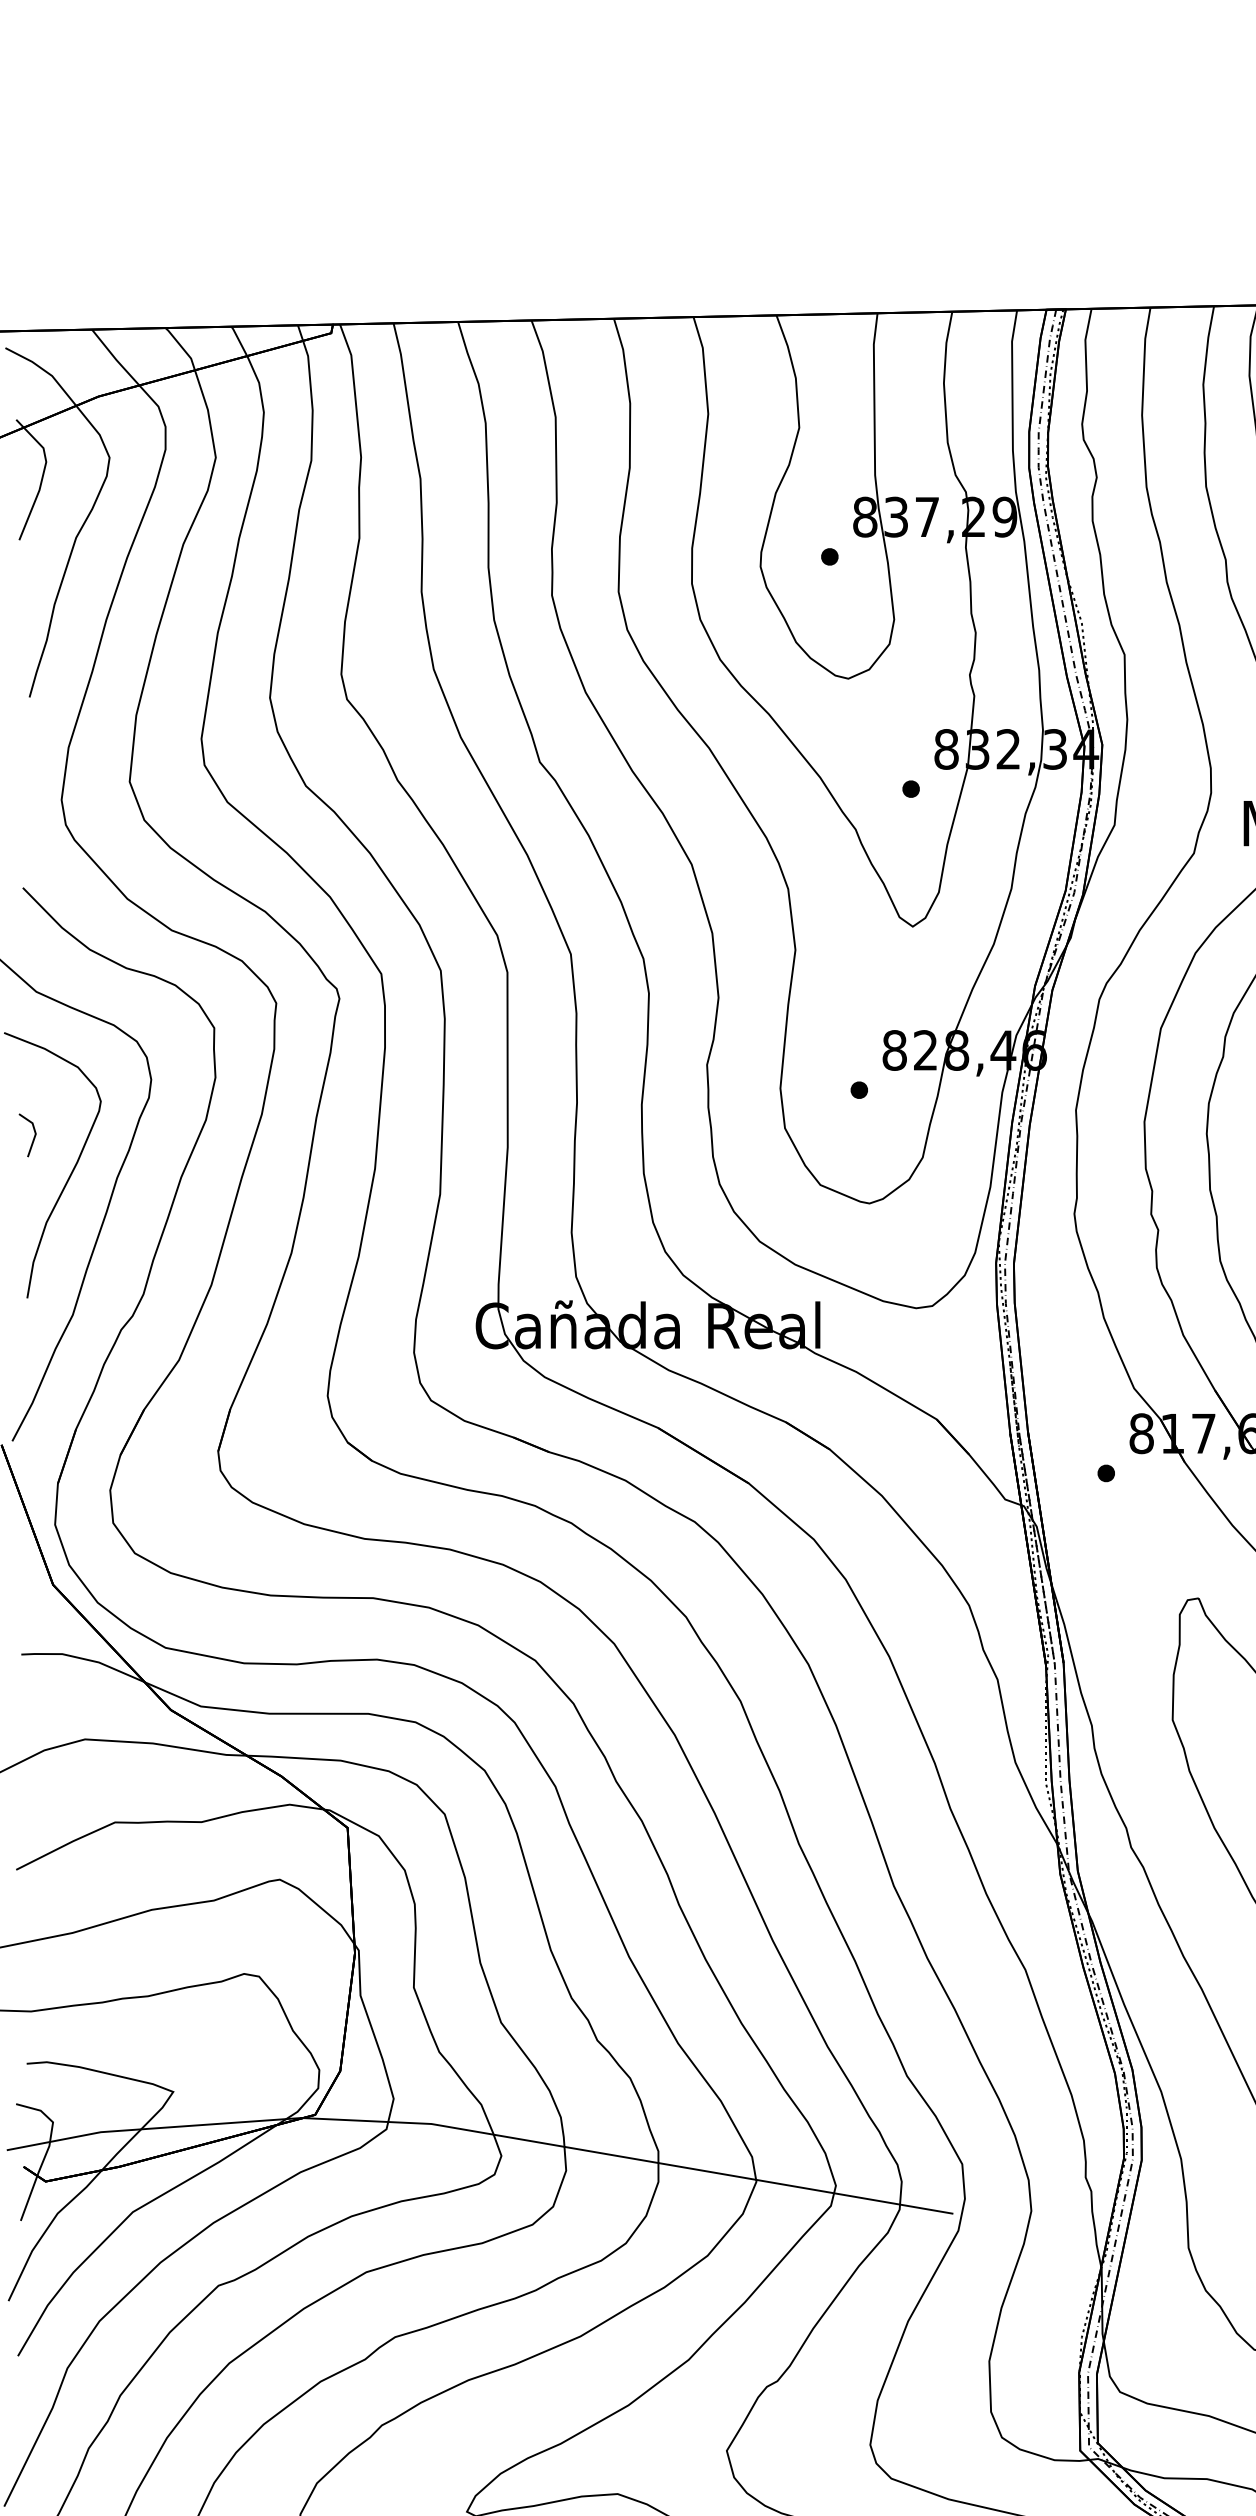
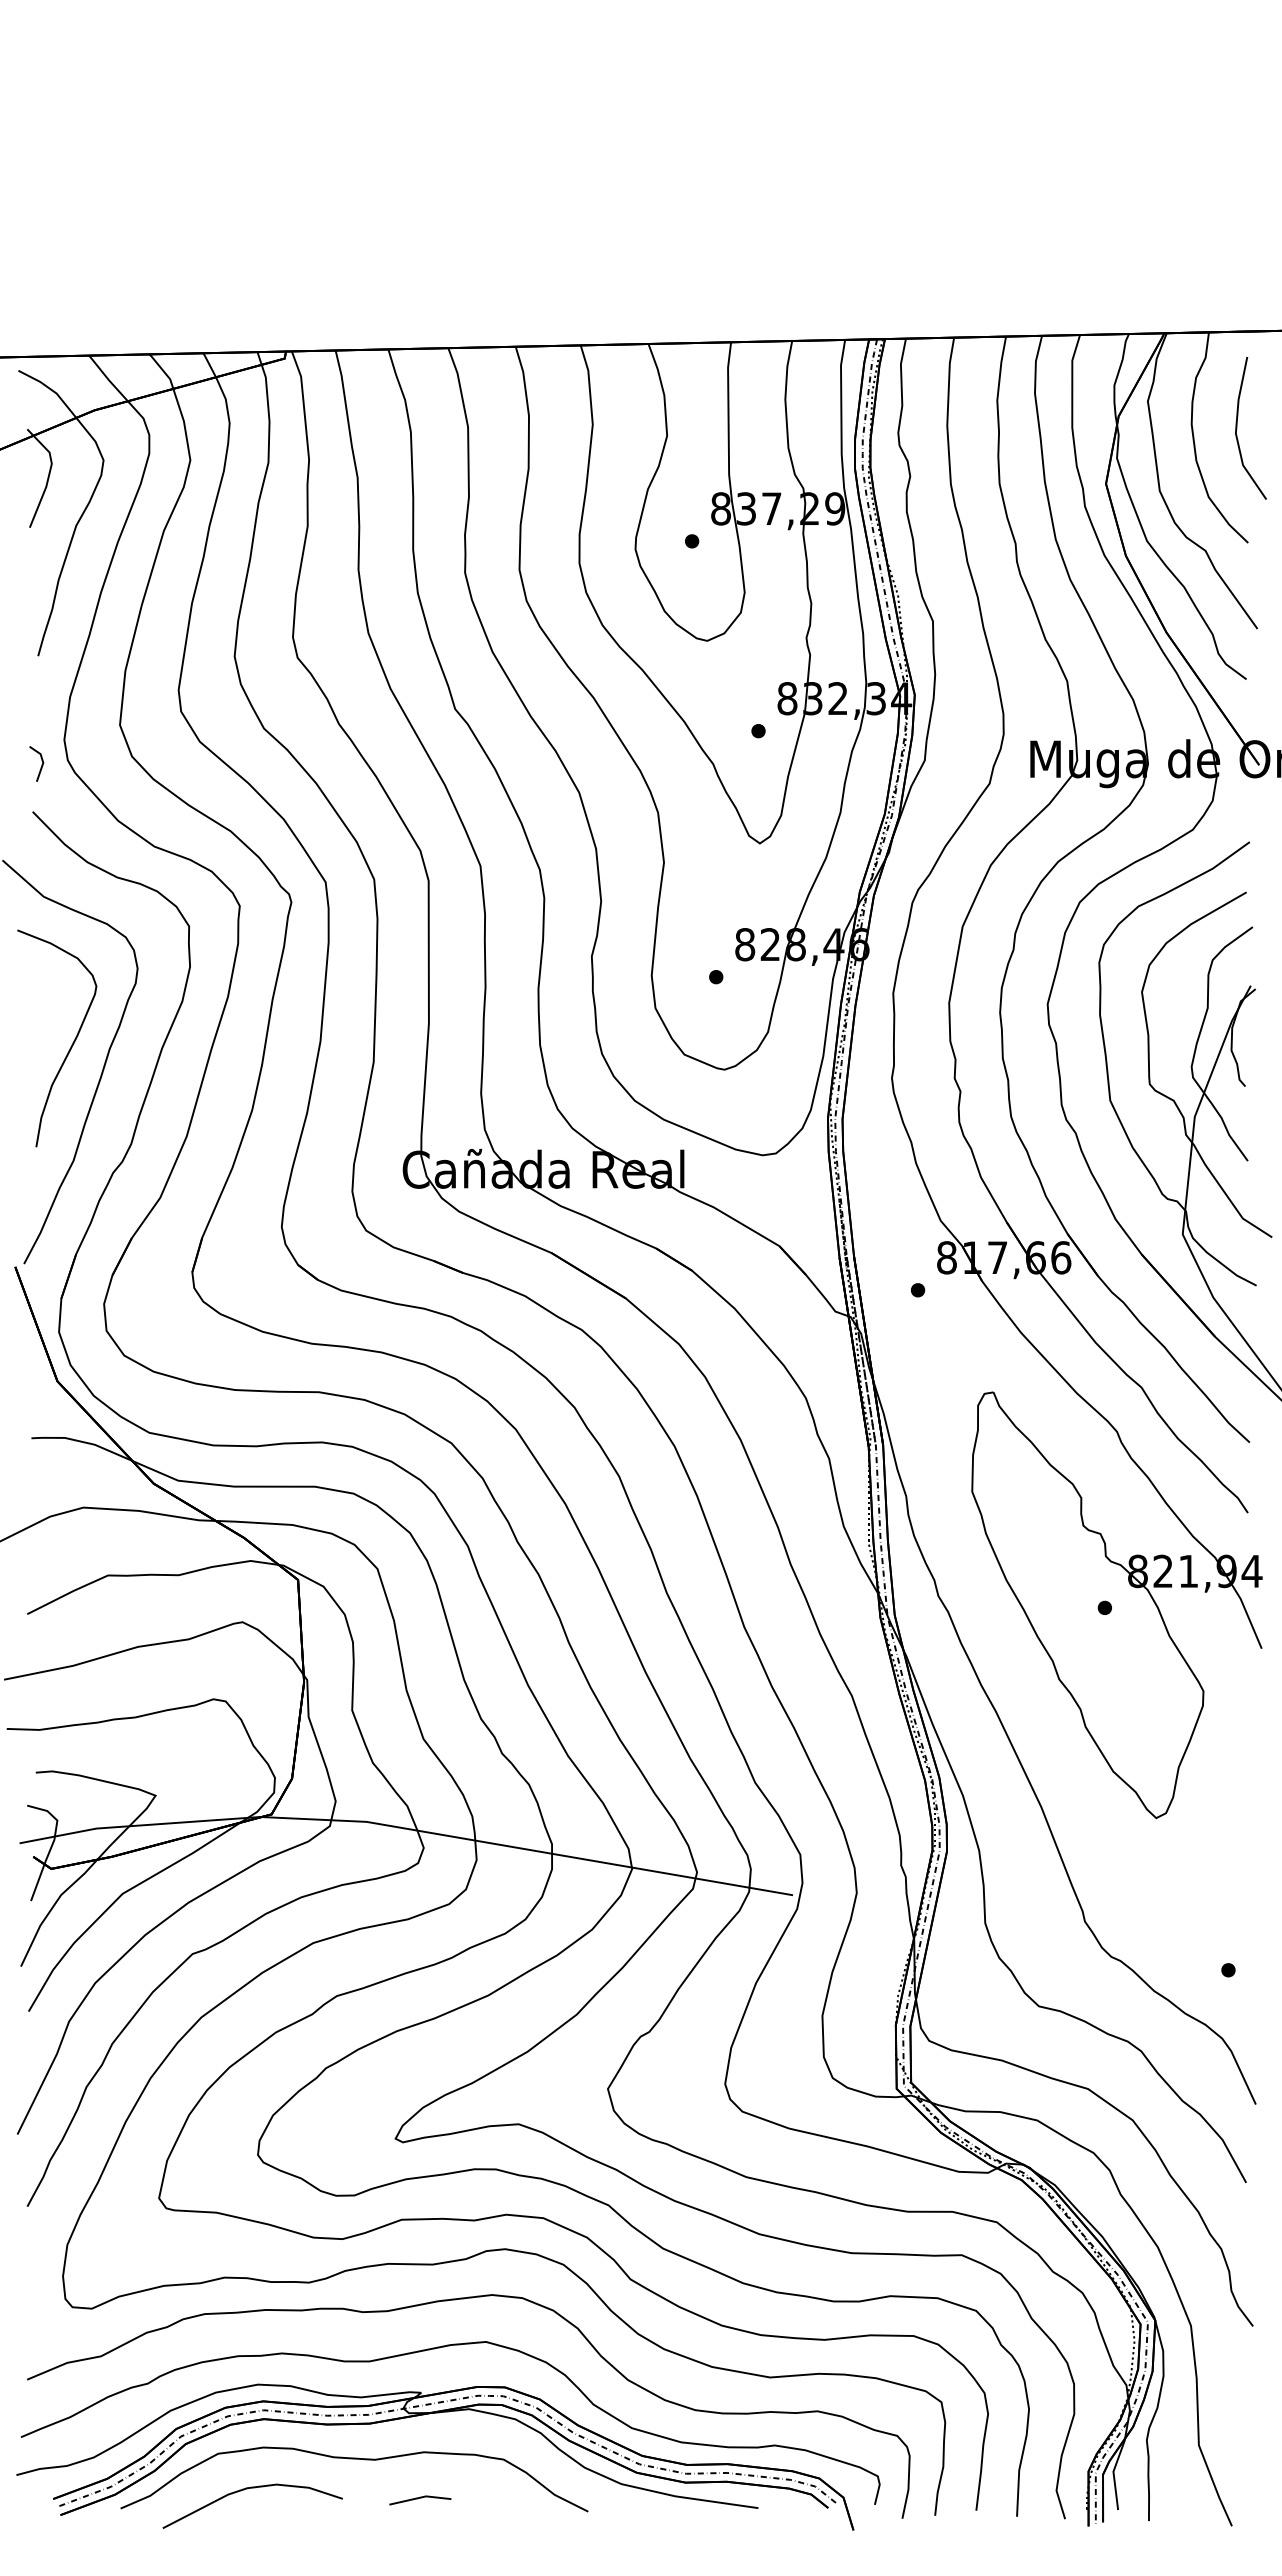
line: (33, 1135) -> (41, 764), moved

